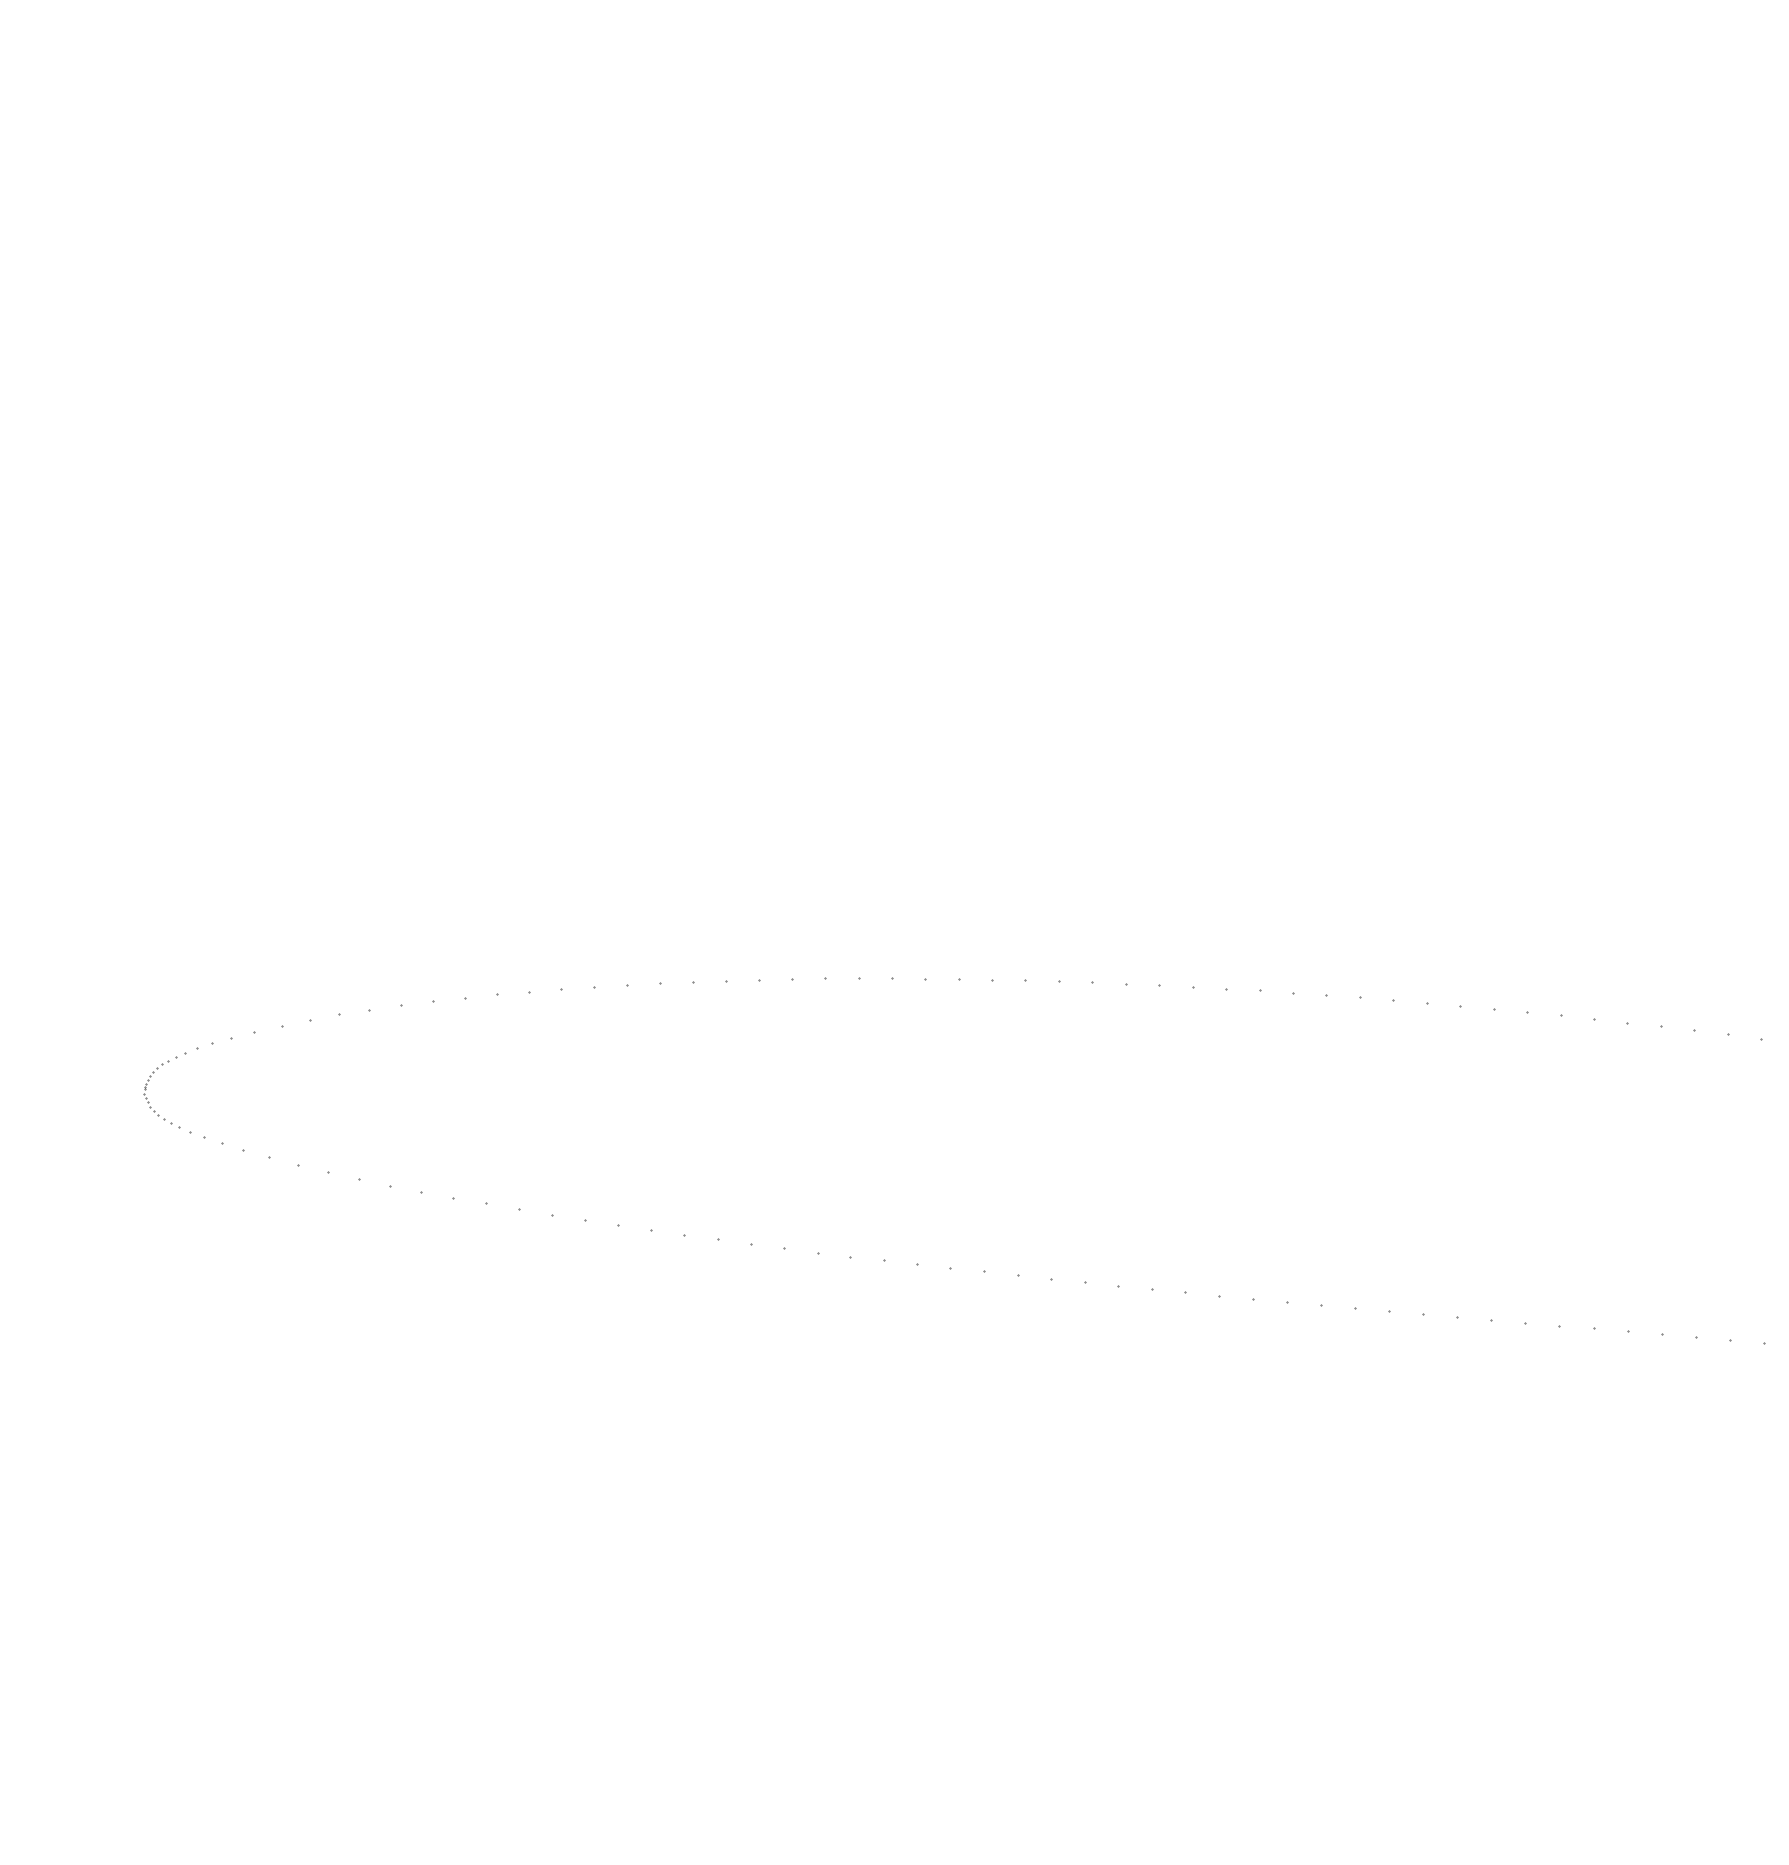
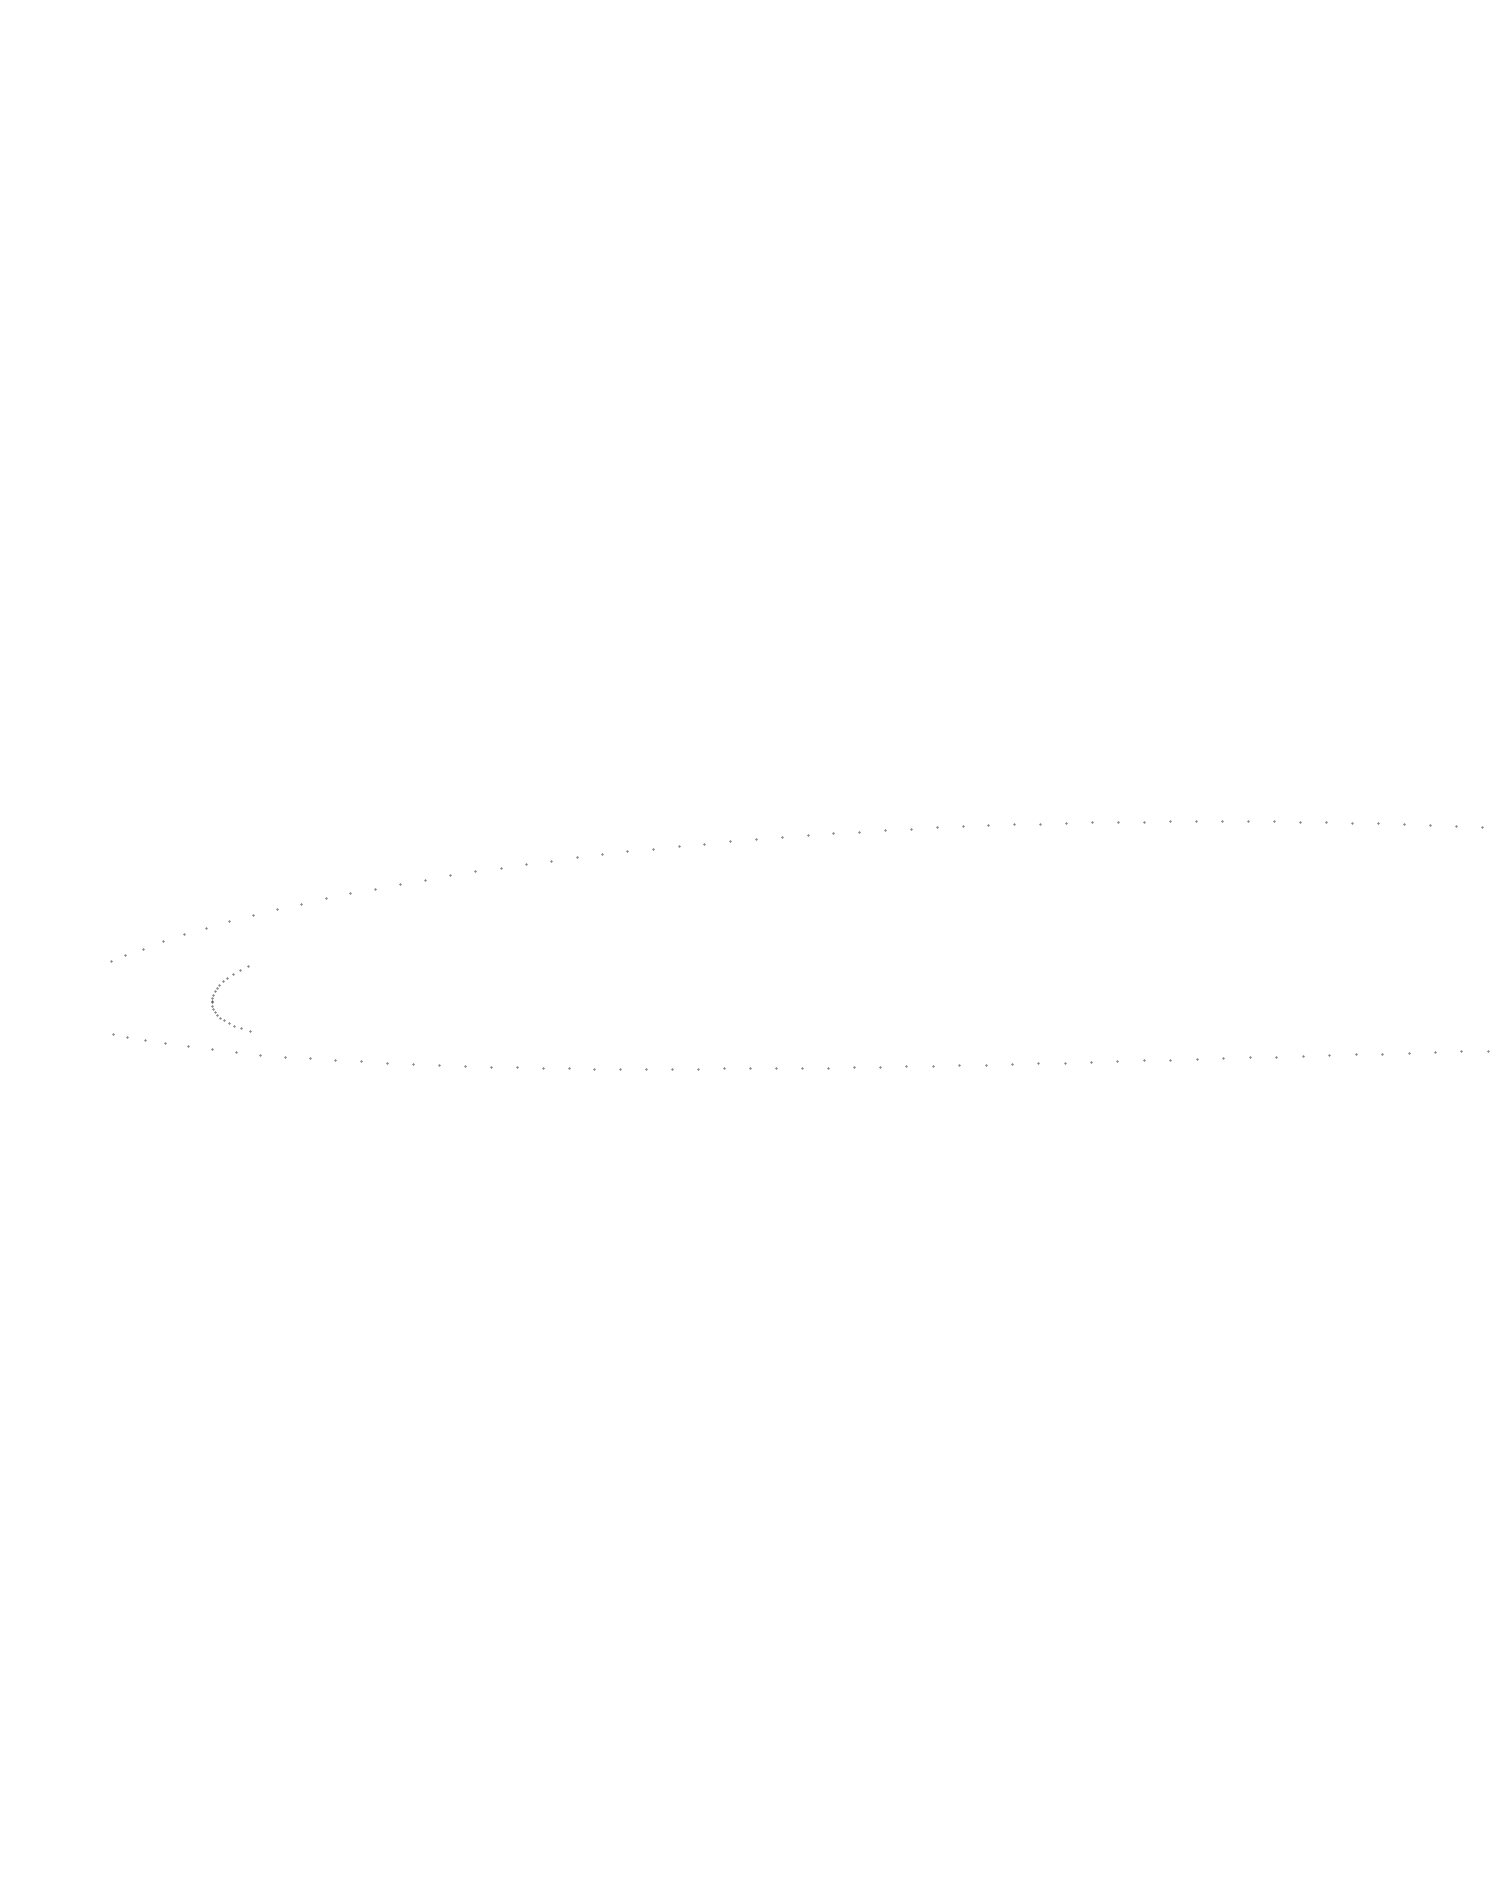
part: (155, 1072) -> (218, 988), moved

